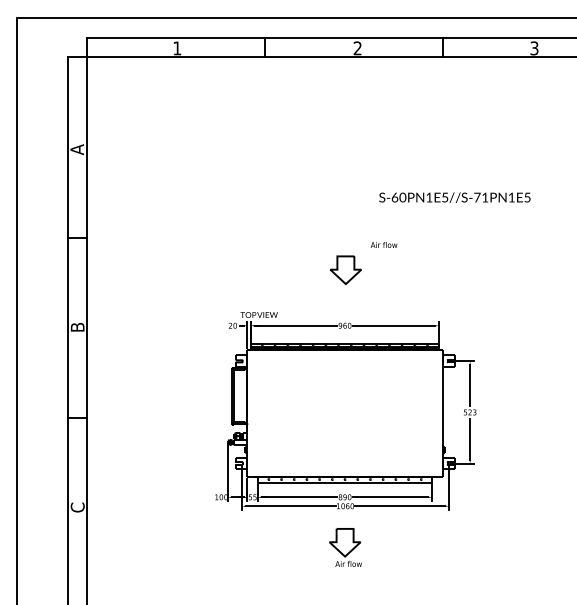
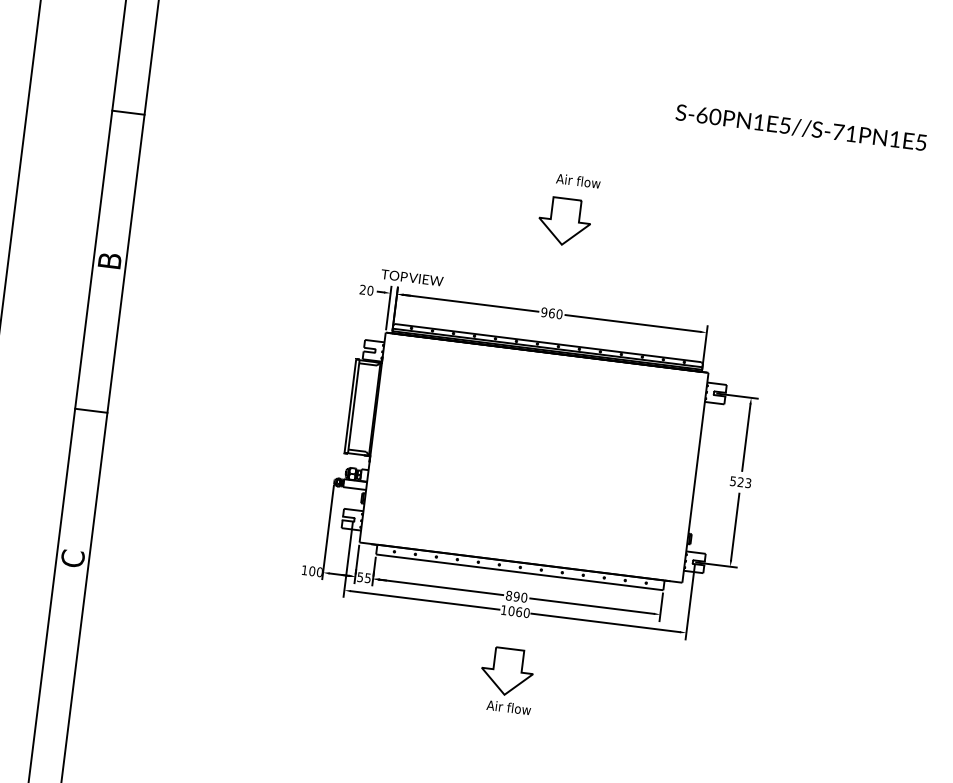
text: (454, 197) -> (800, 127), moved
text: (383, 244) -> (577, 180), moved

